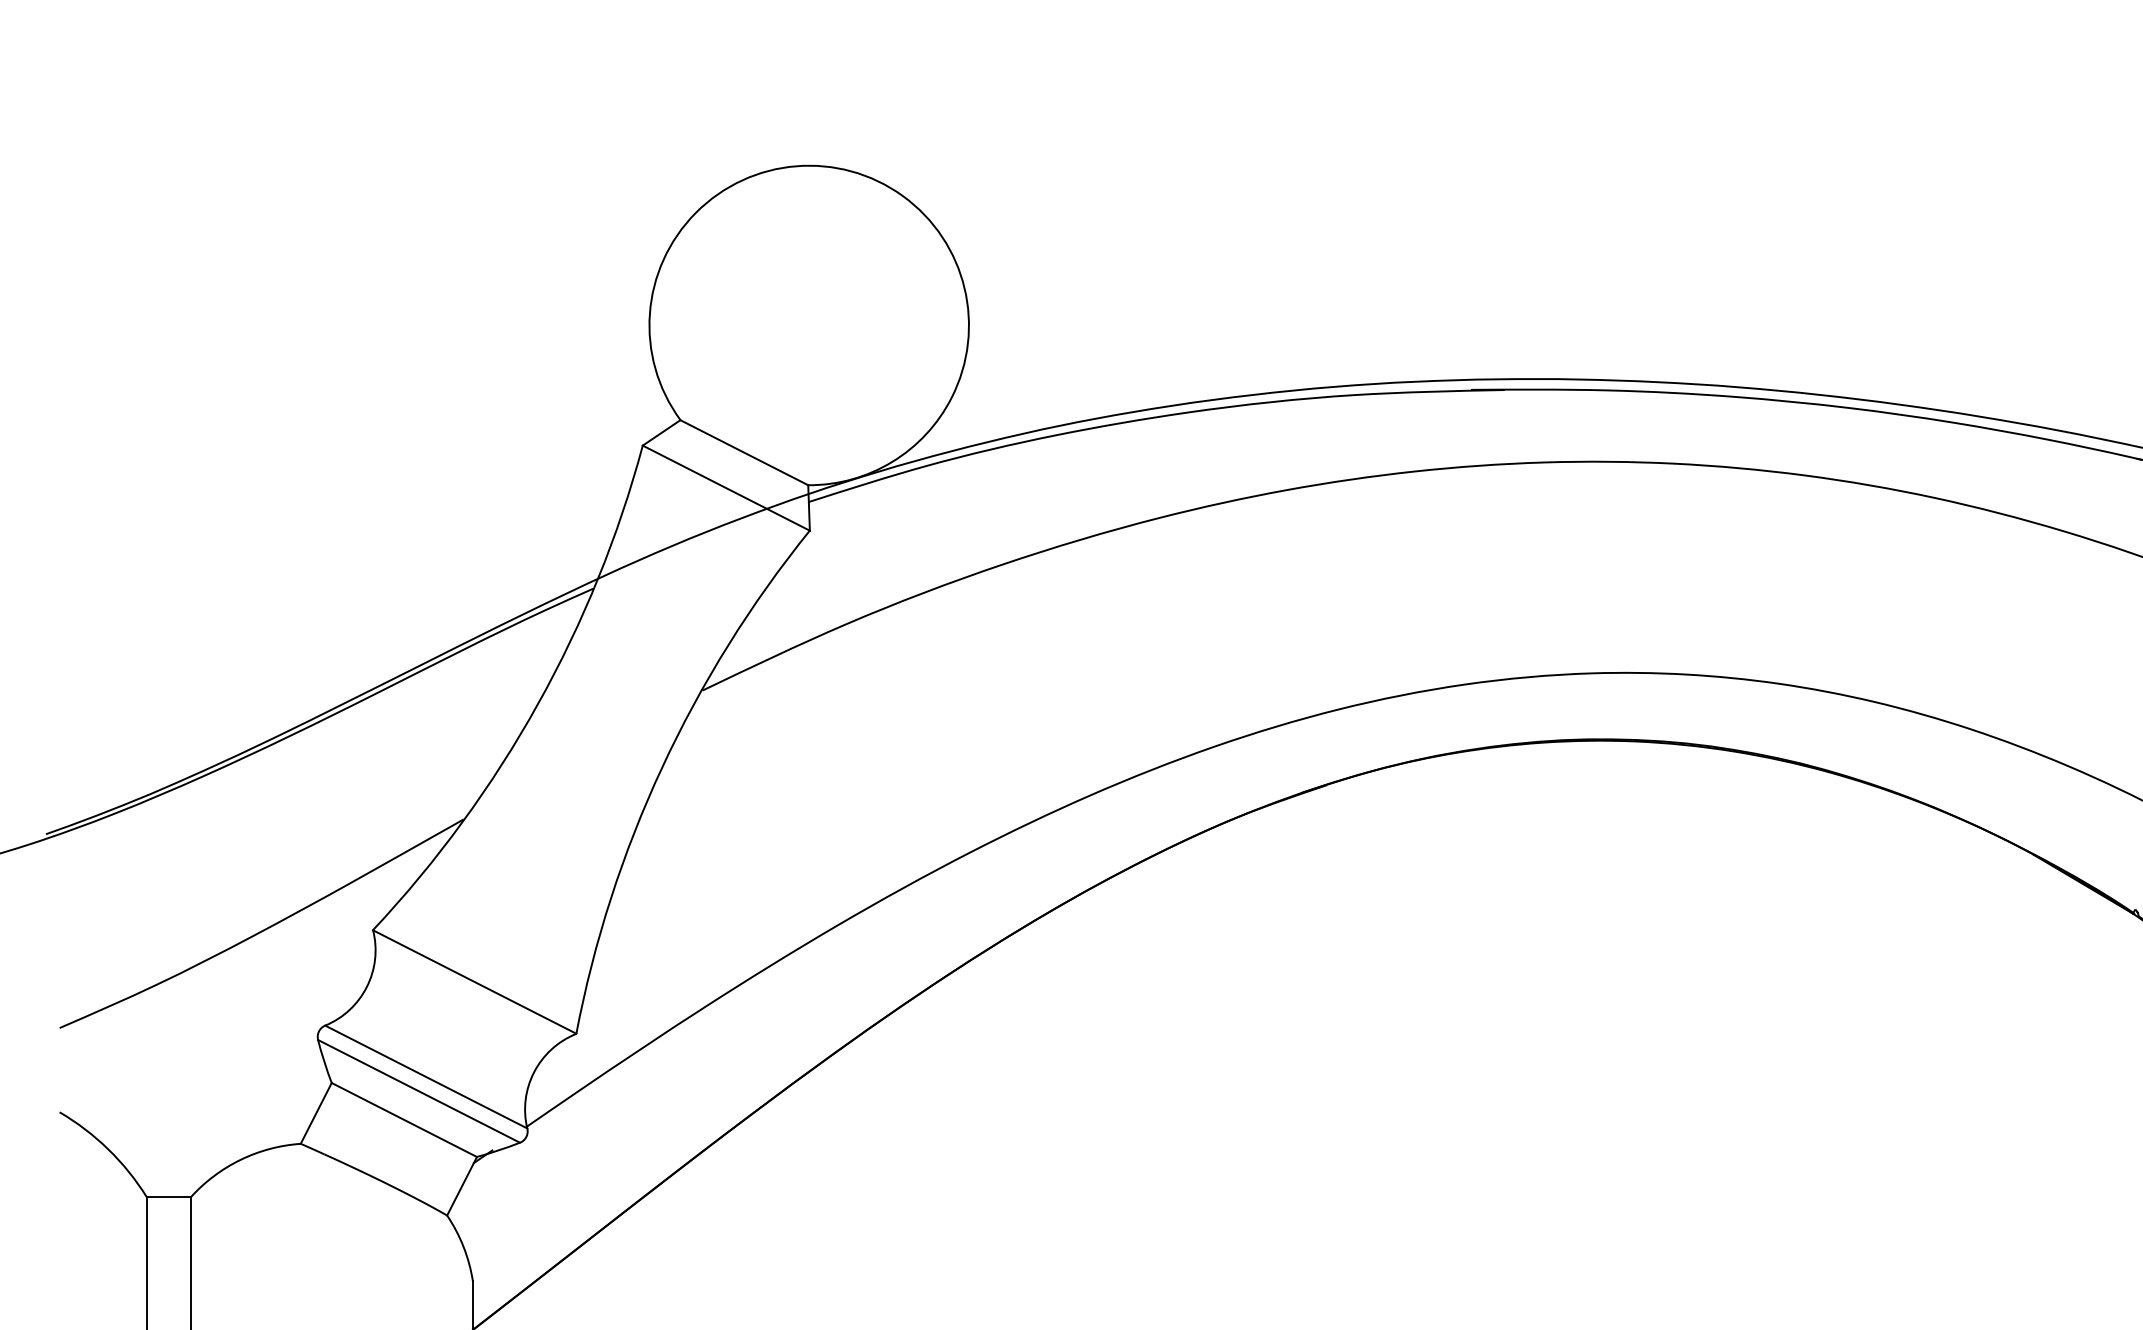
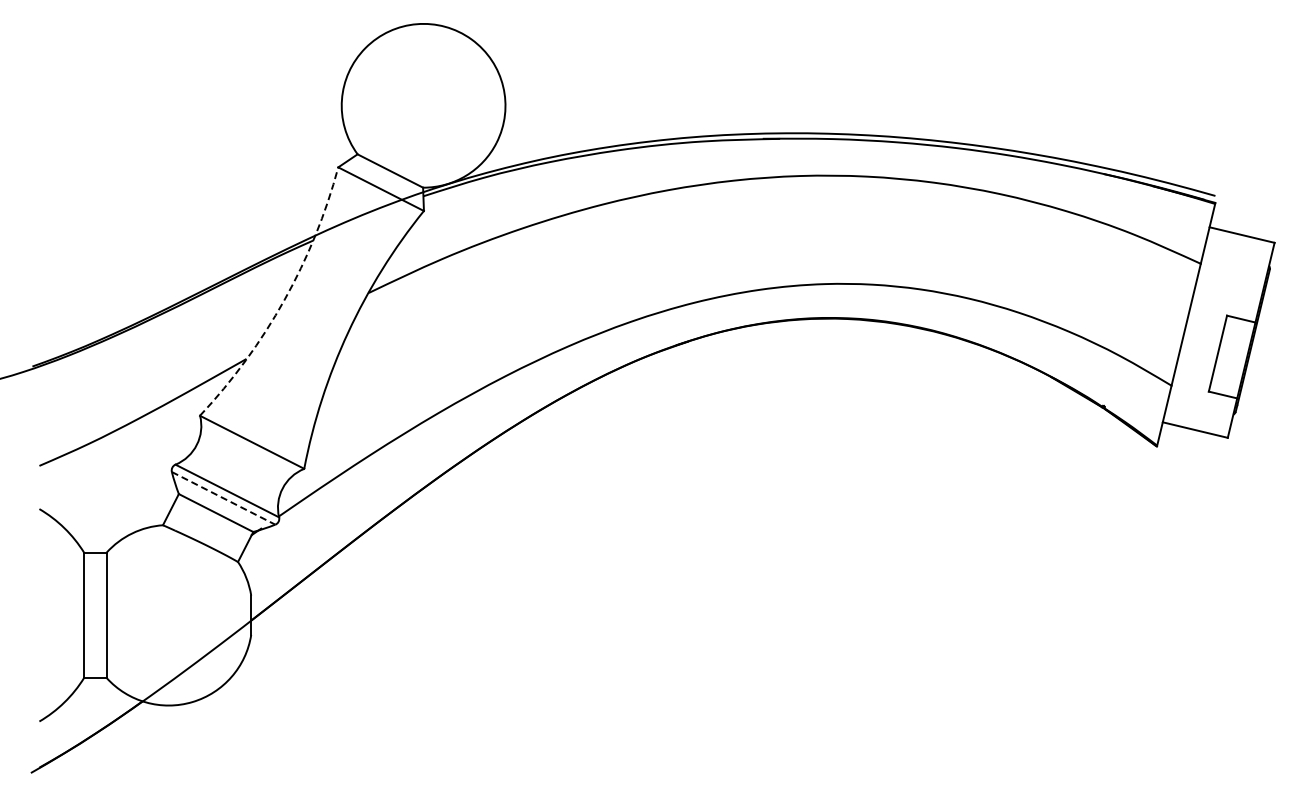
arc: (537, 705) -> (284, 300), solid -> dashed
line: (420, 1091) -> (224, 498), solid -> dashed

